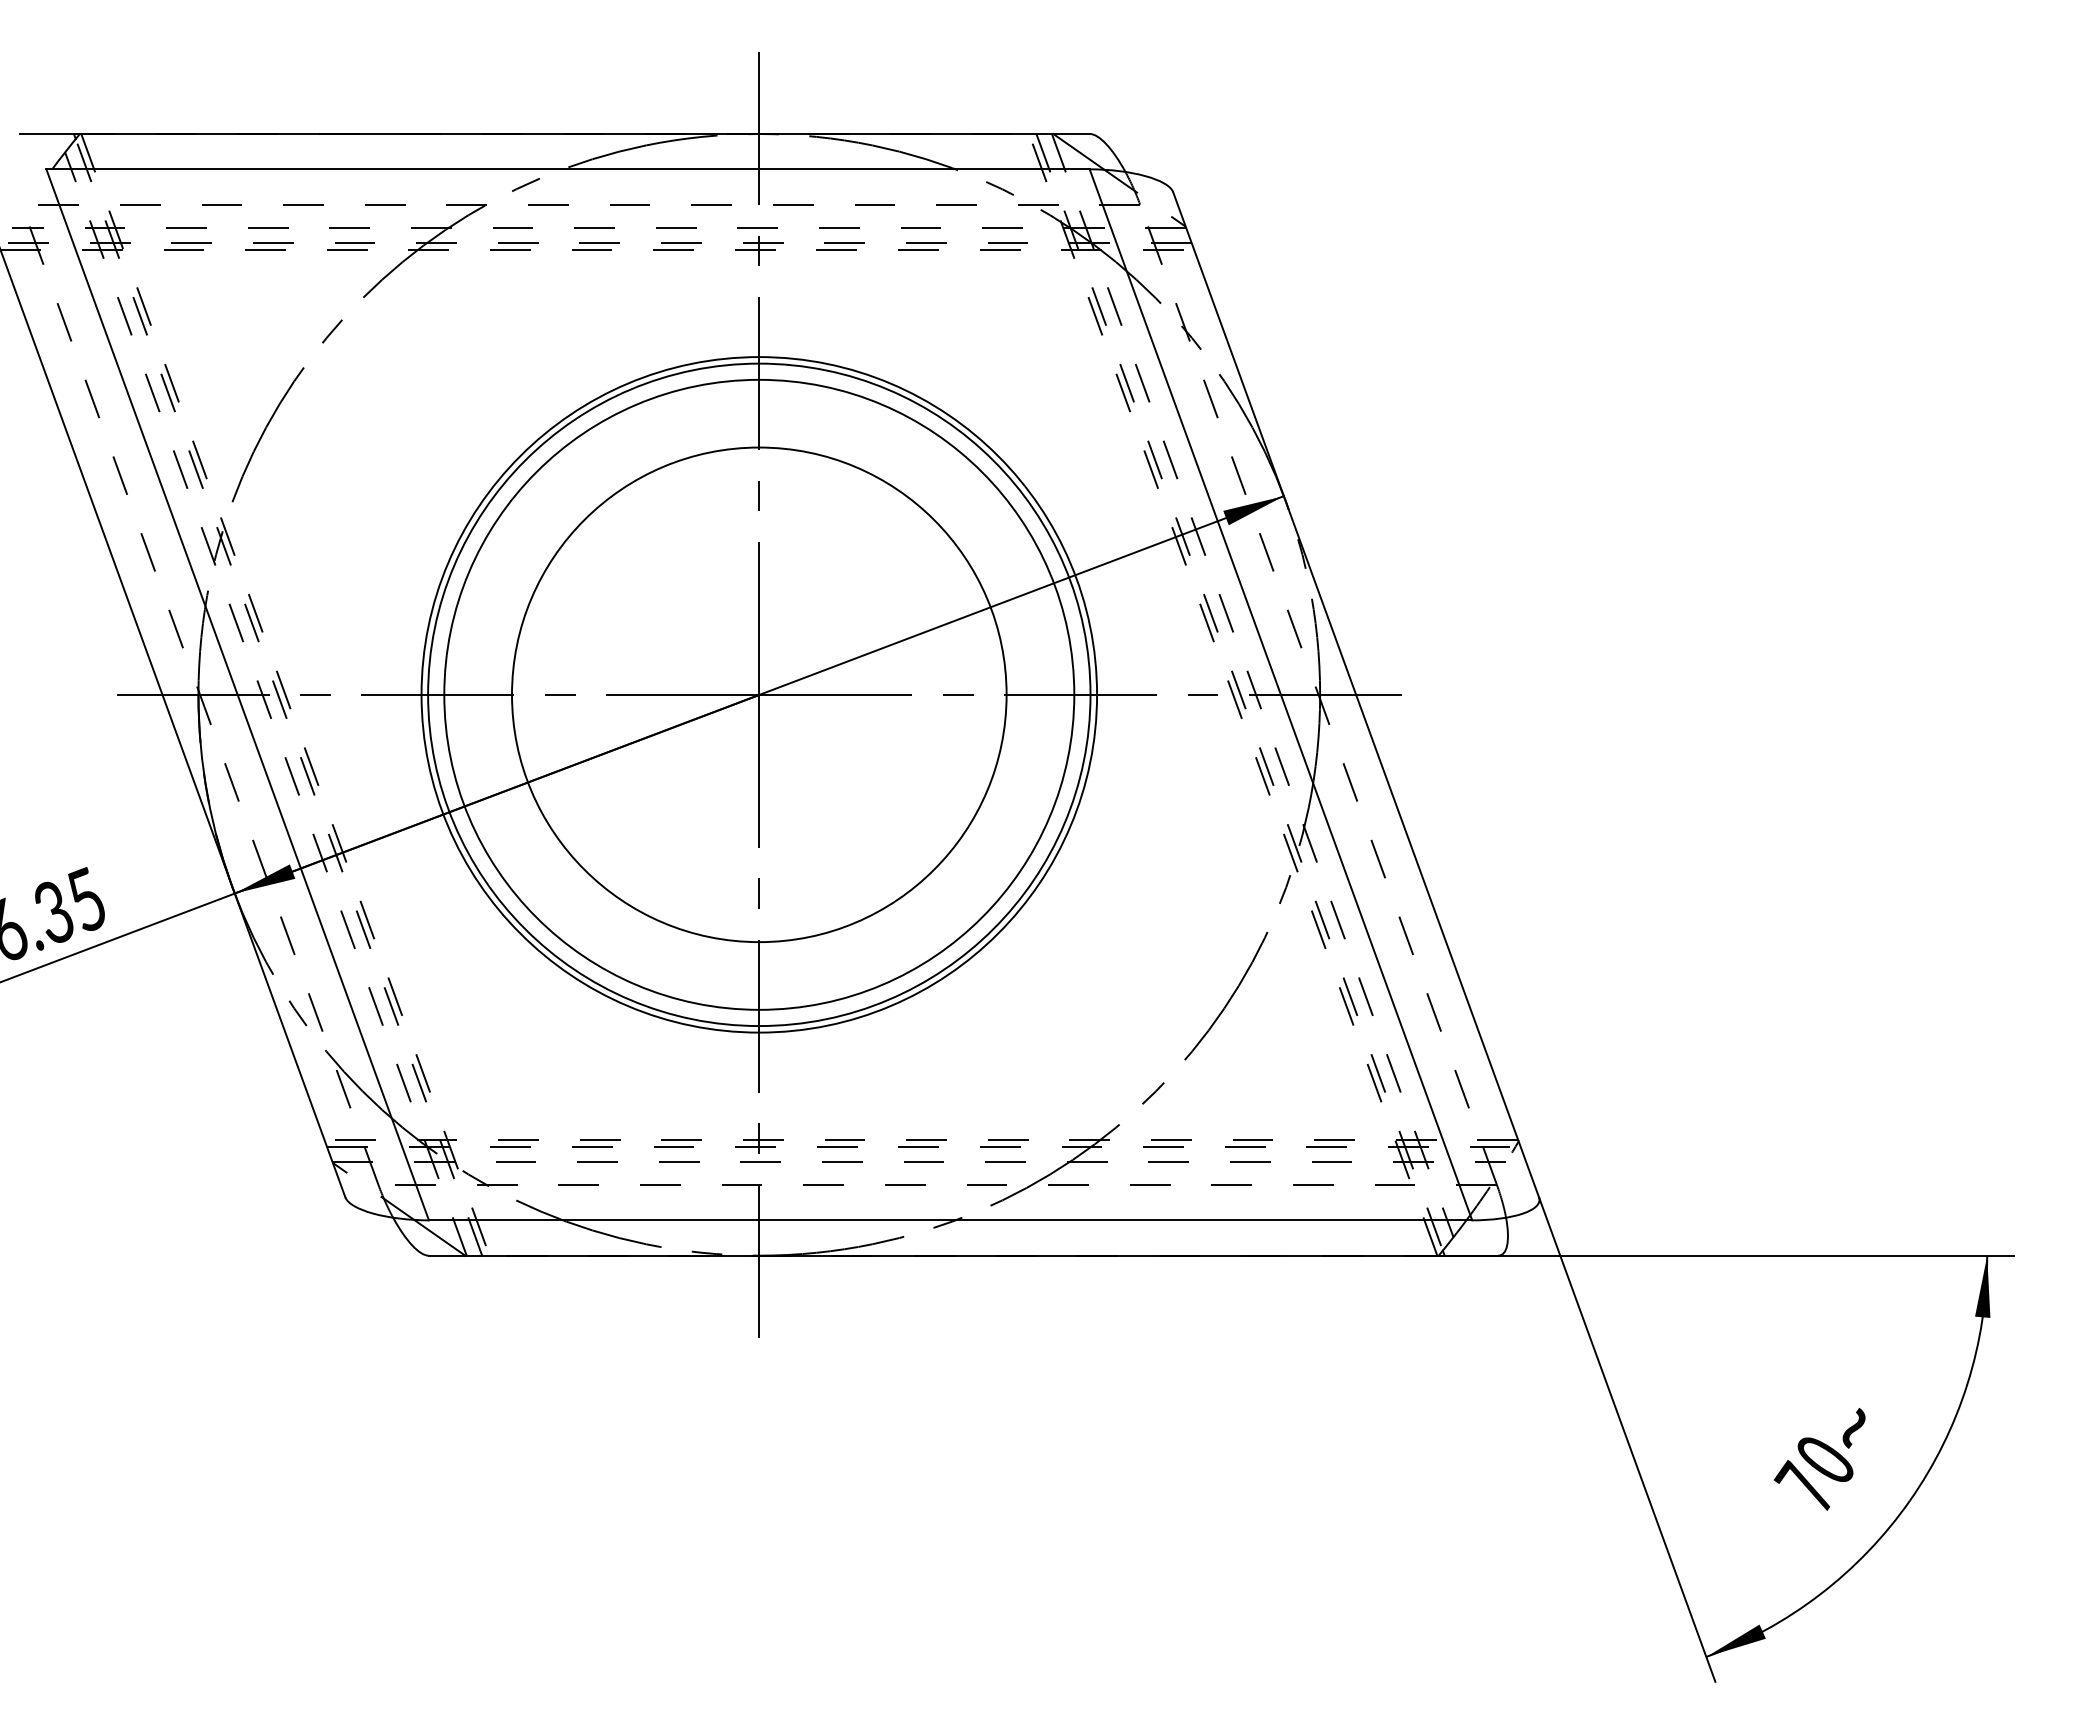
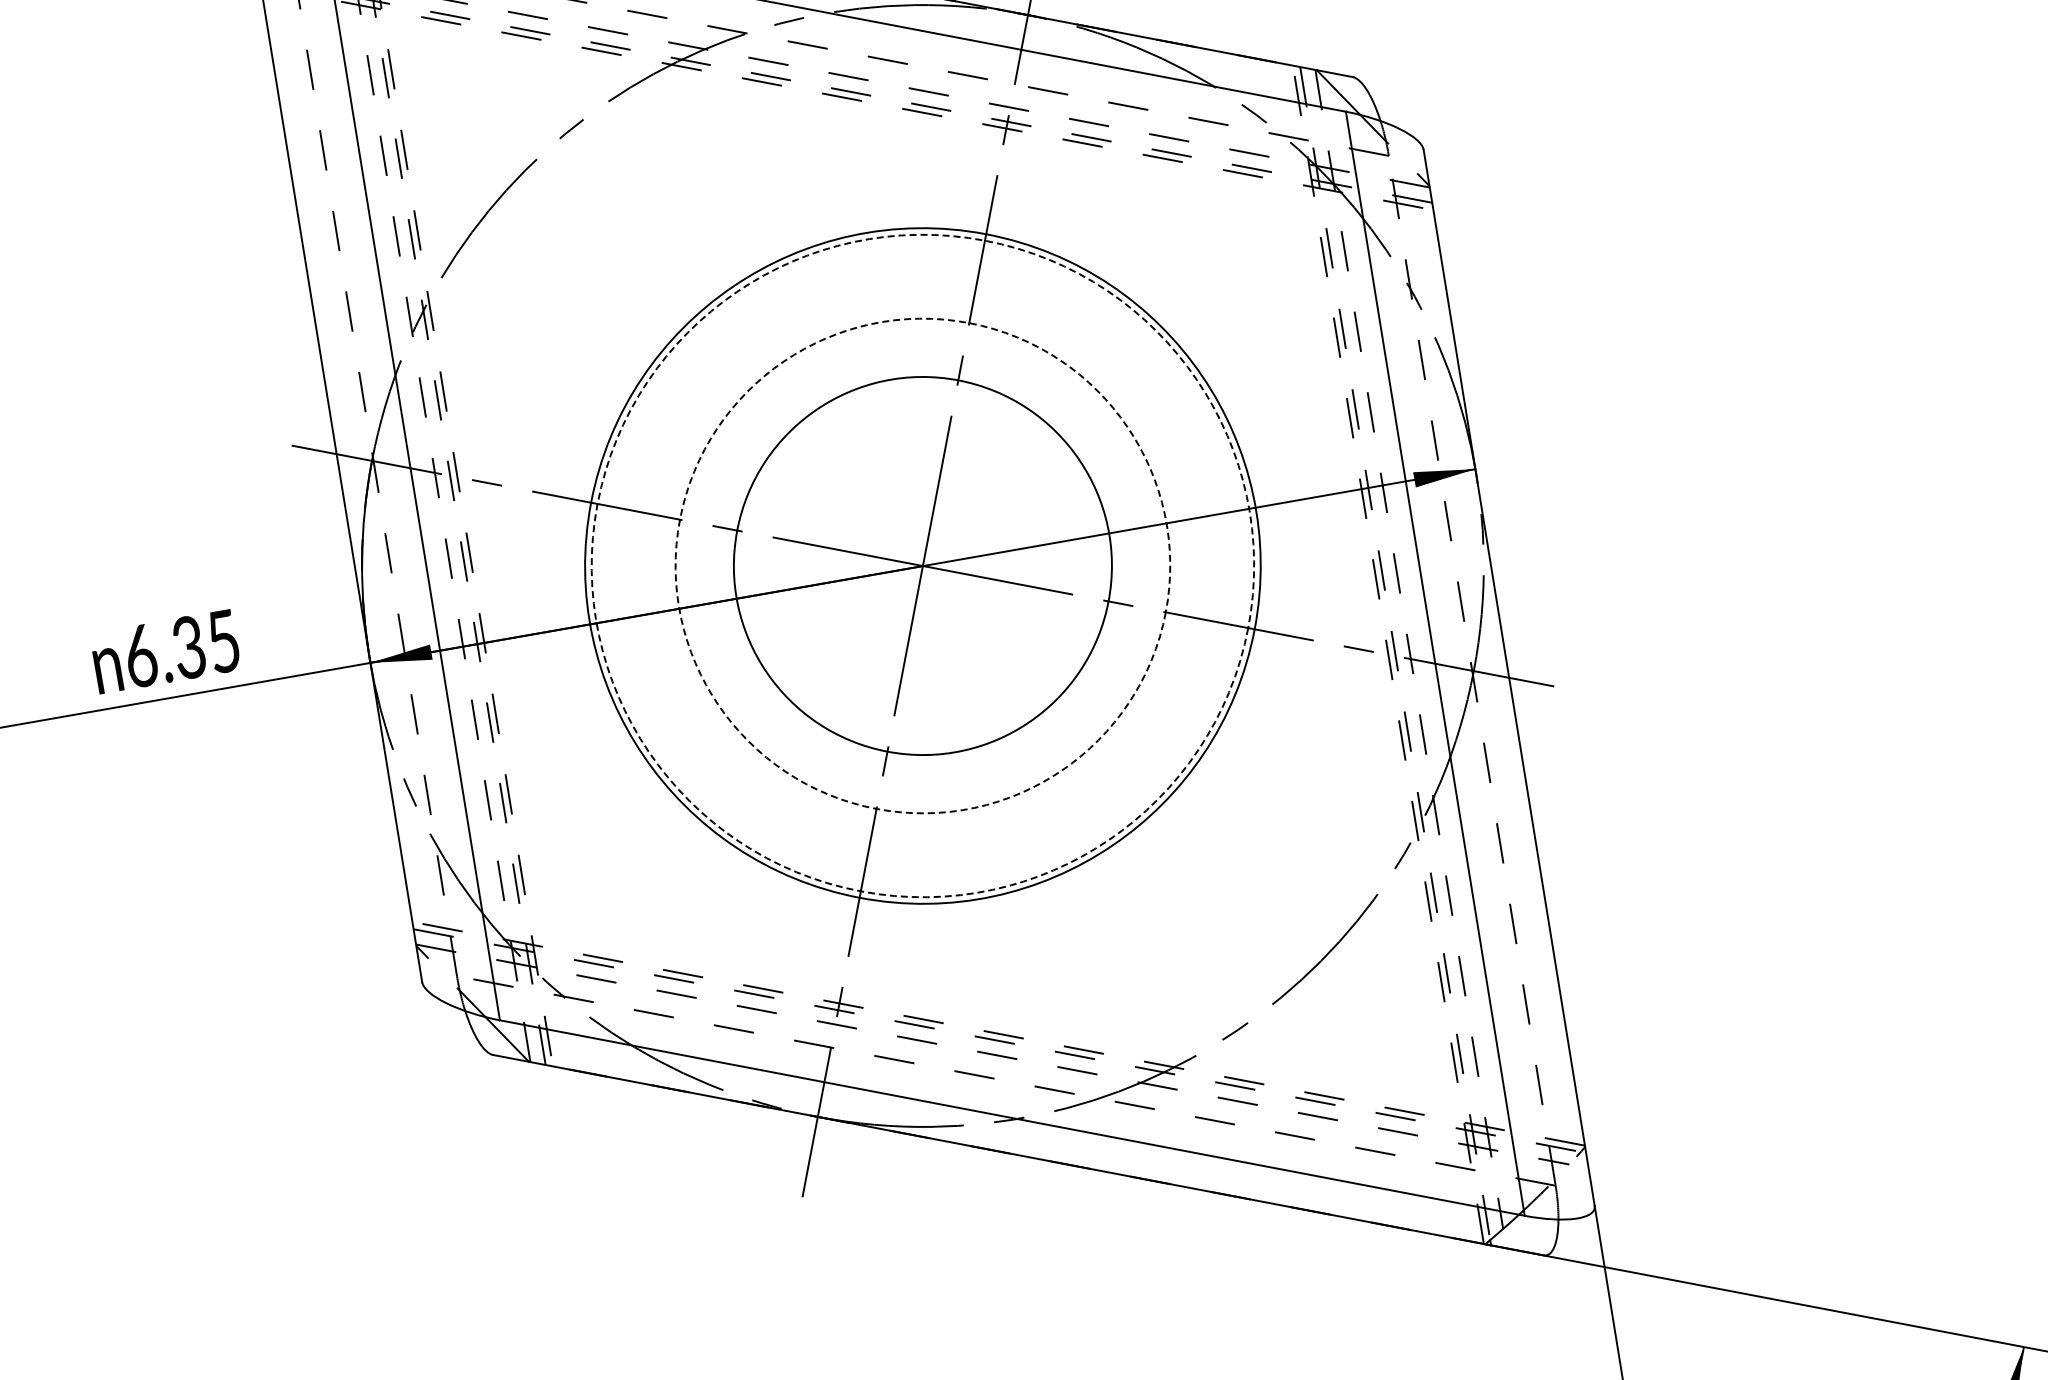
circle: (759, 694) -> (923, 565), size x0.6
circle: (759, 694) -> (923, 565), solid -> dashed
circle: (759, 694) -> (923, 565), solid -> dashed

